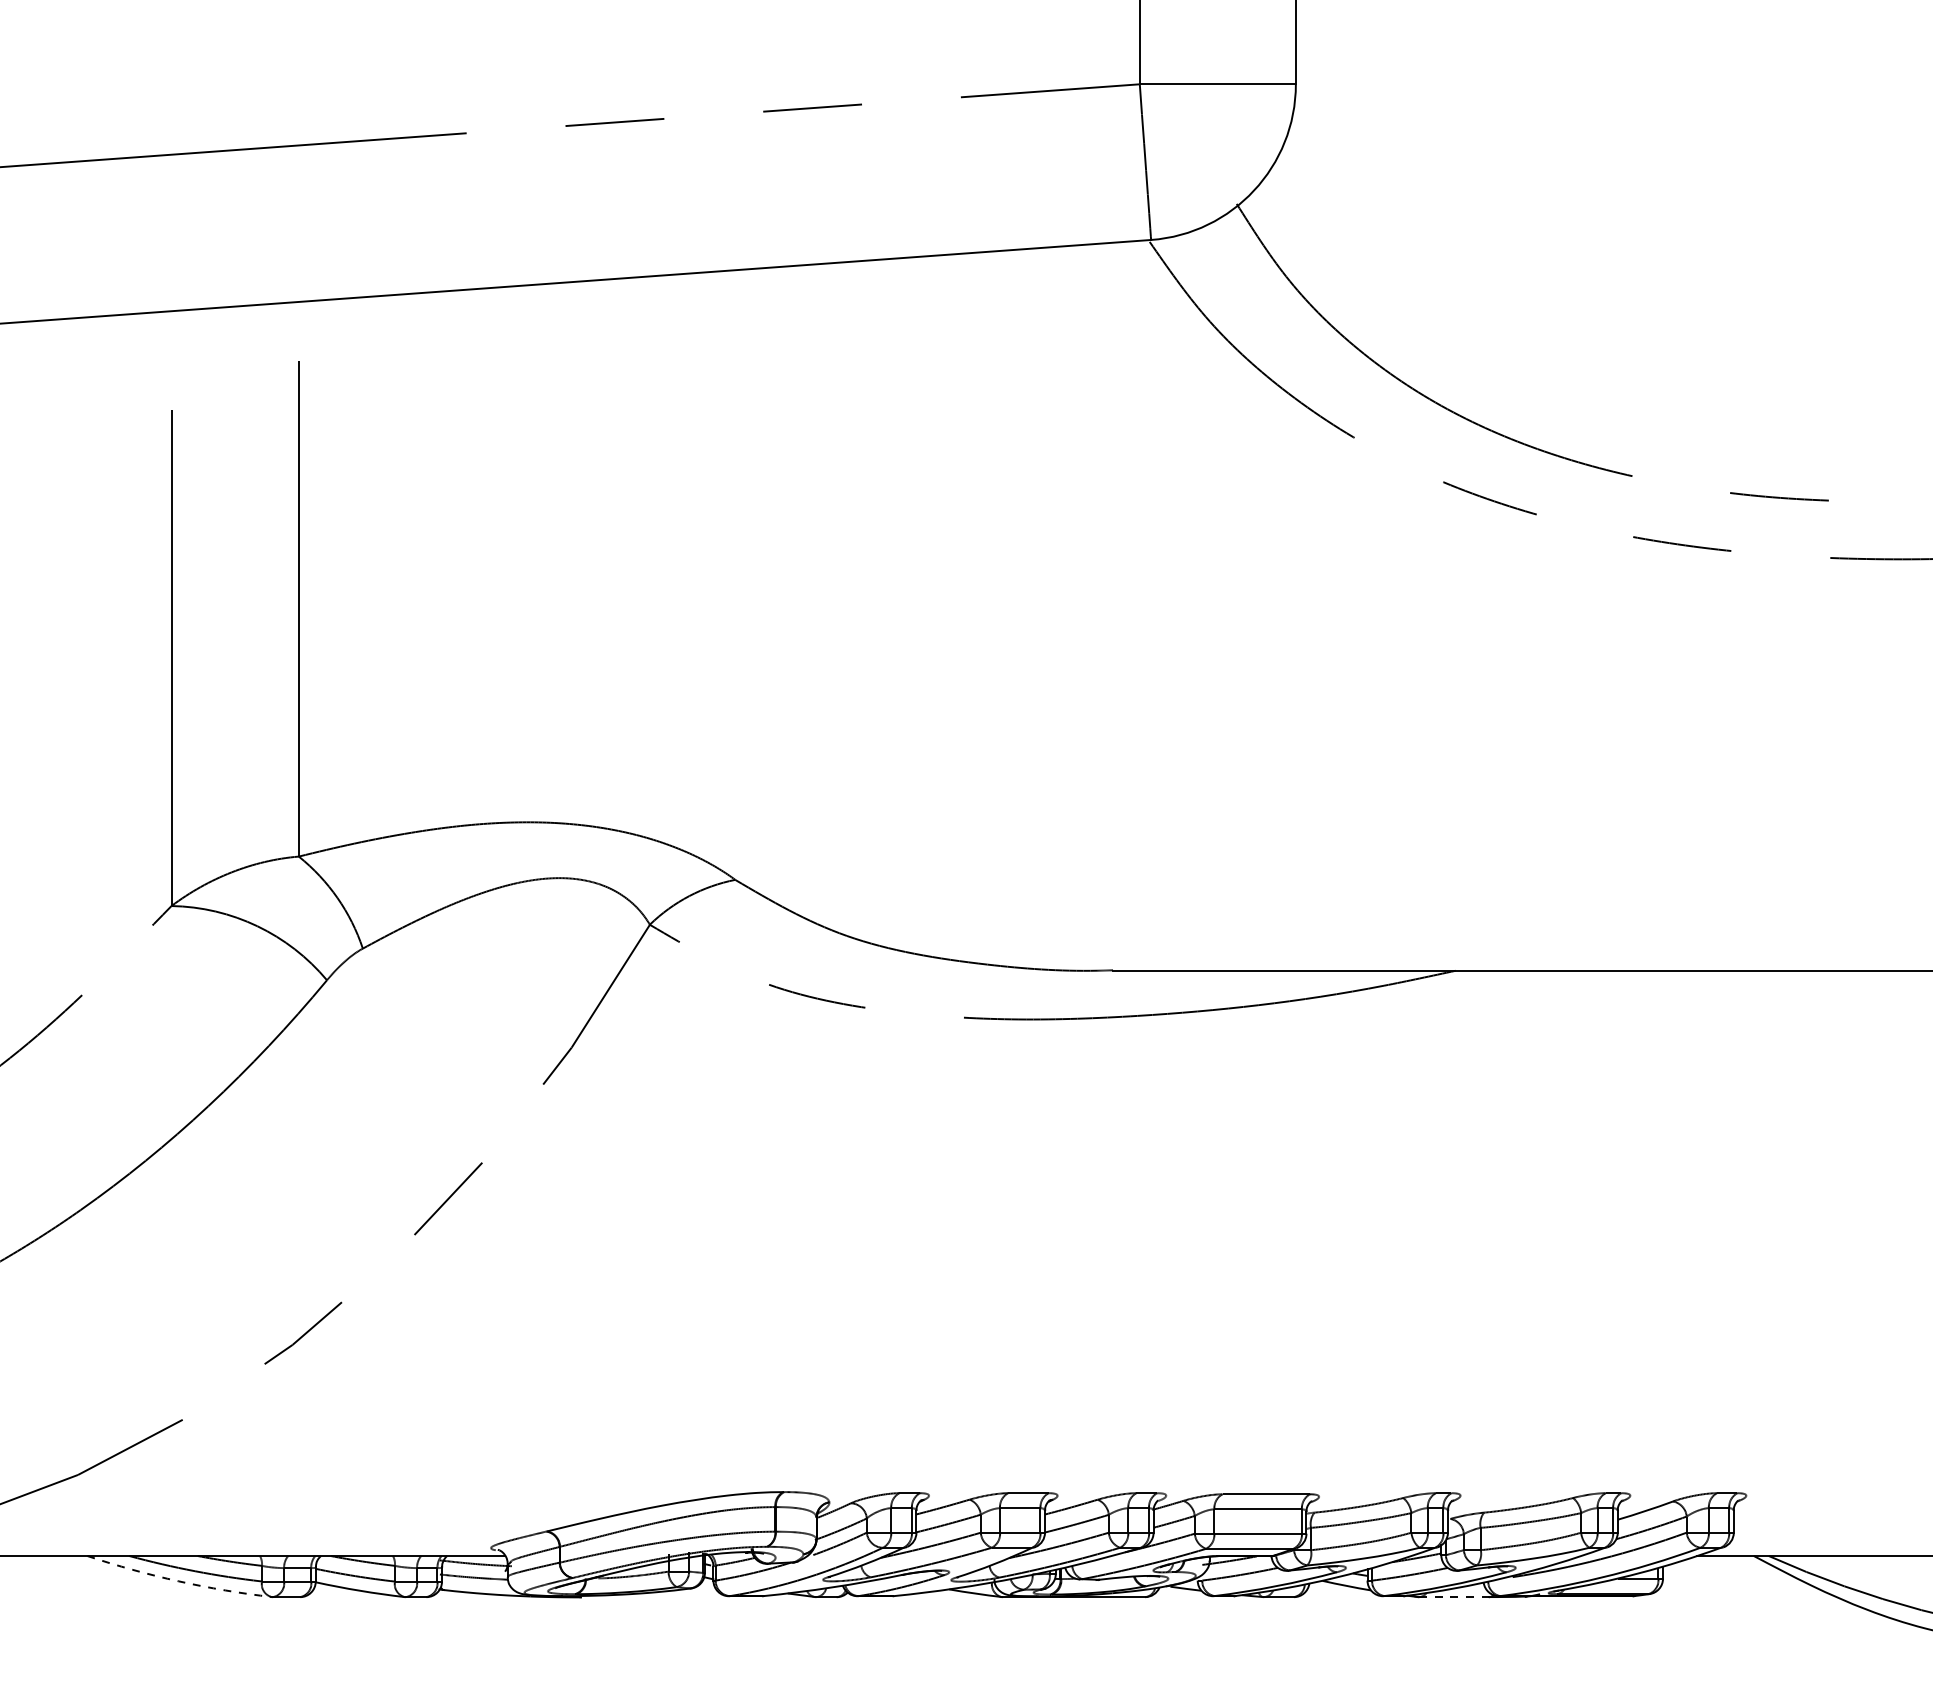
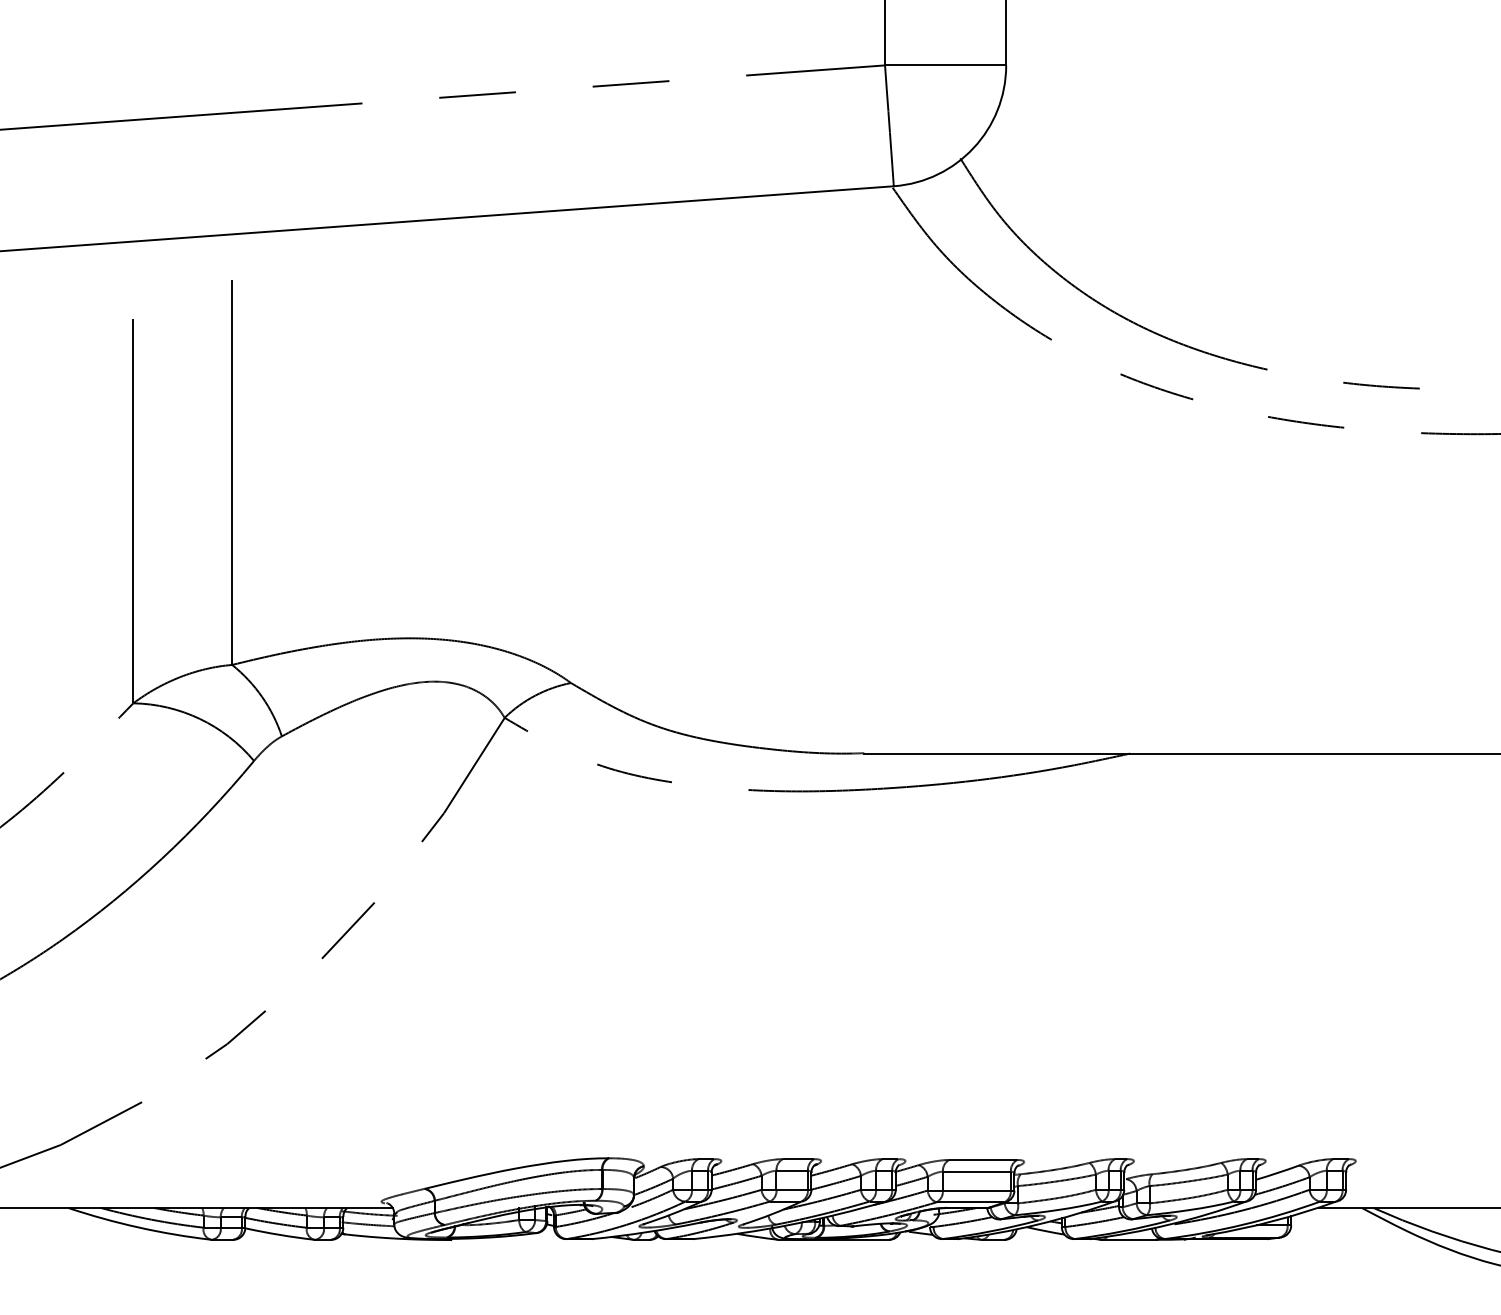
arc: (178, 1581) -> (138, 1227), dashed -> solid
line: (1454, 1597) -> (1129, 1240), dashed -> solid

